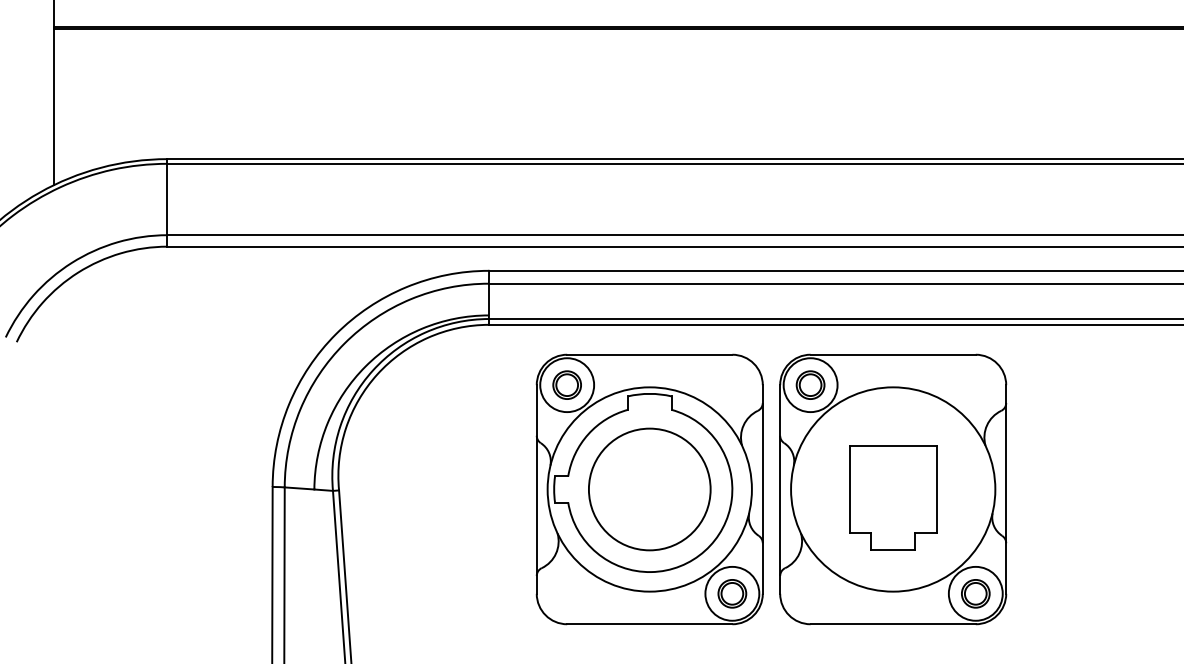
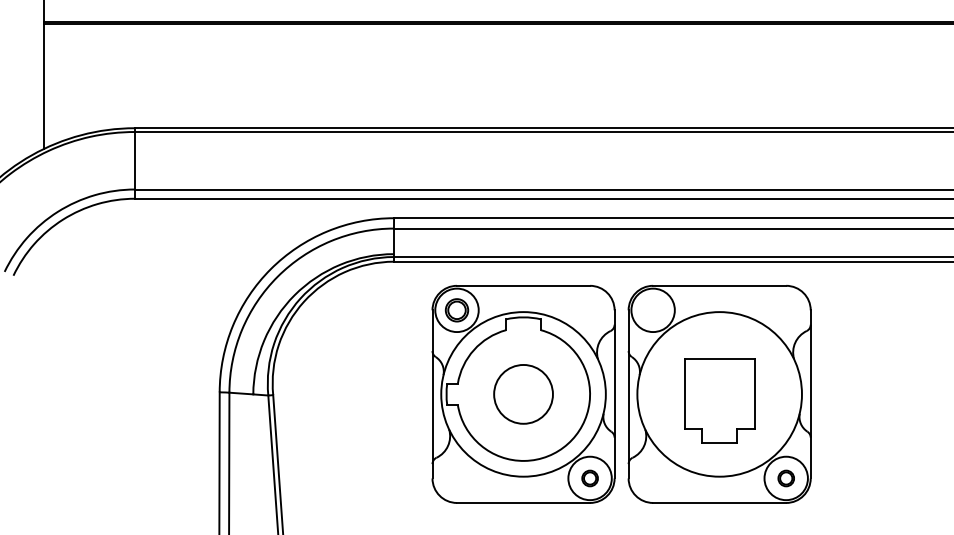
part: (810, 384) -> (653, 309), removed
circle: (649, 489) -> (523, 394), size x0.6
part: (732, 593) -> (590, 478), size x0.7
part: (975, 593) -> (785, 478), size x0.7

